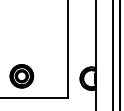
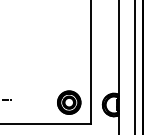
part: (22, 76) -> (69, 102), moved

